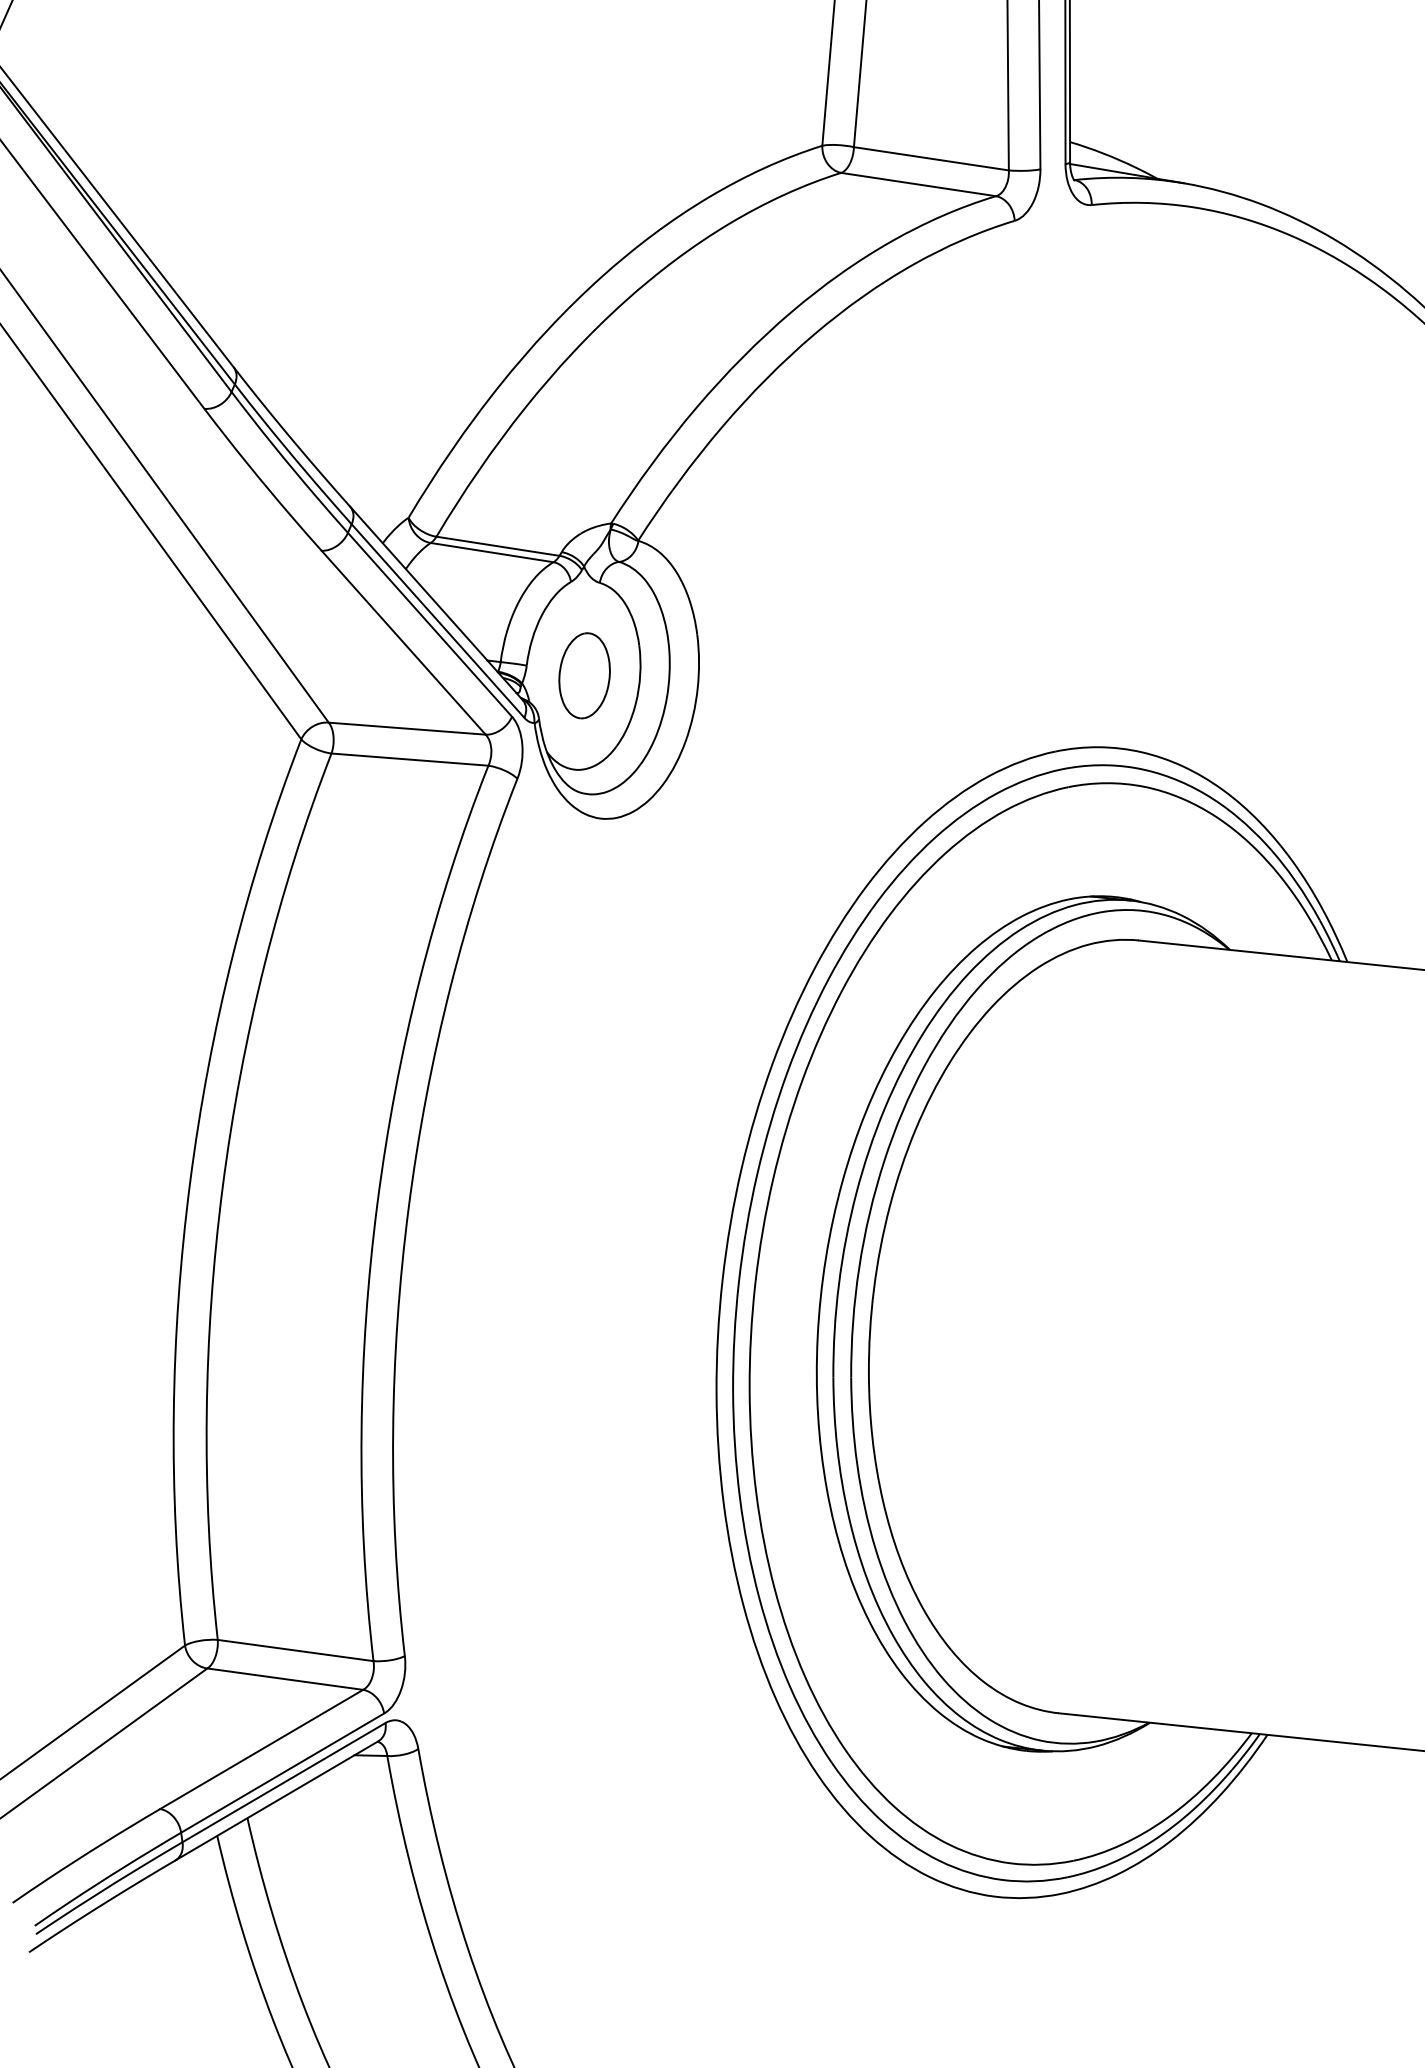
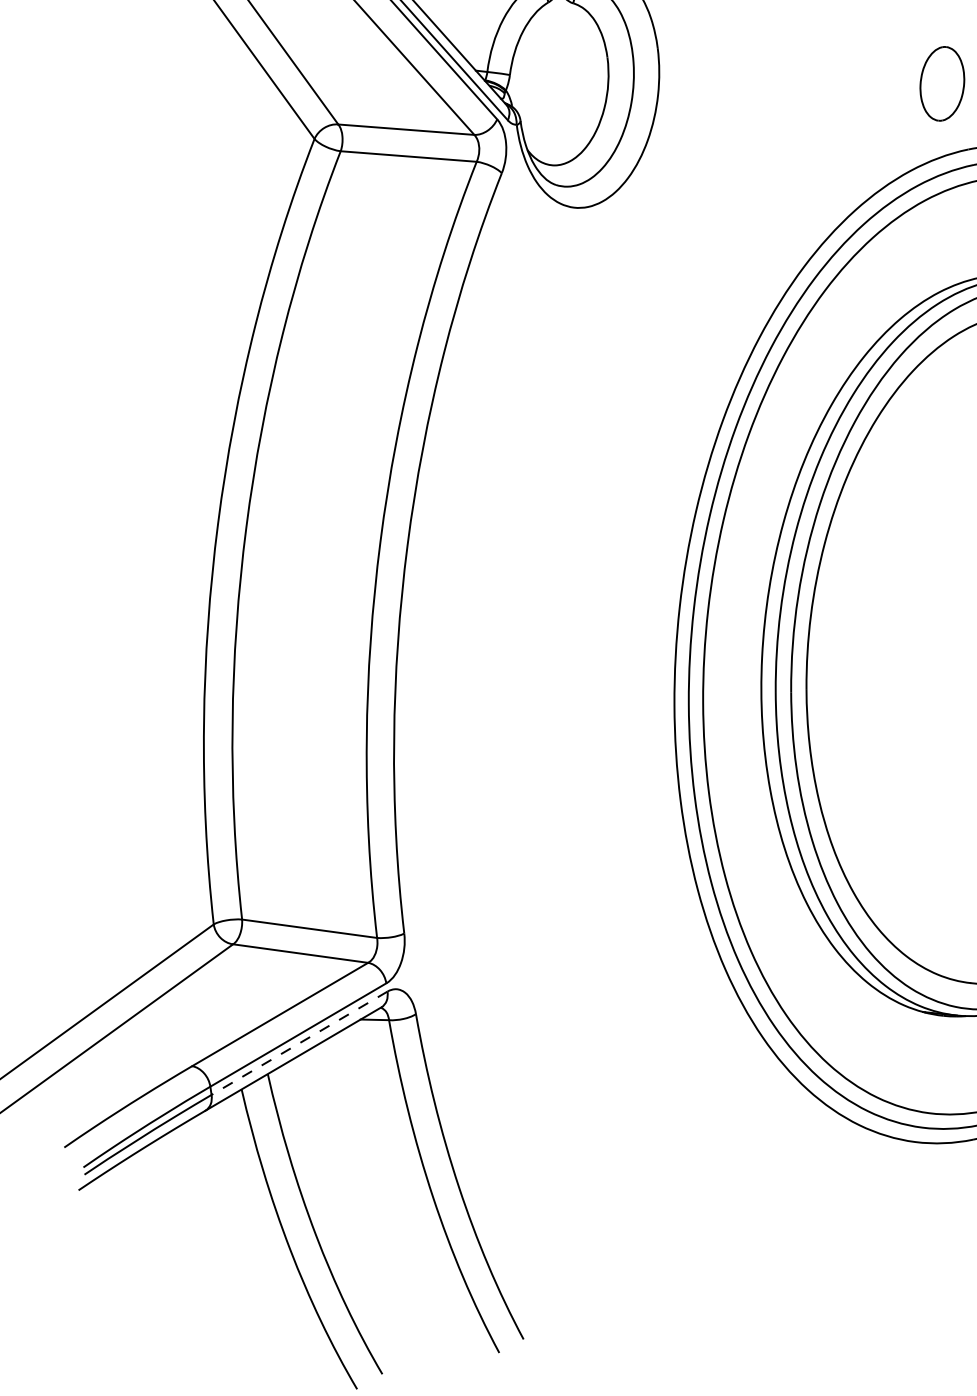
part: (584, 675) -> (942, 83), moved
line: (284, 1782) -> (299, 1043), solid -> dashed

